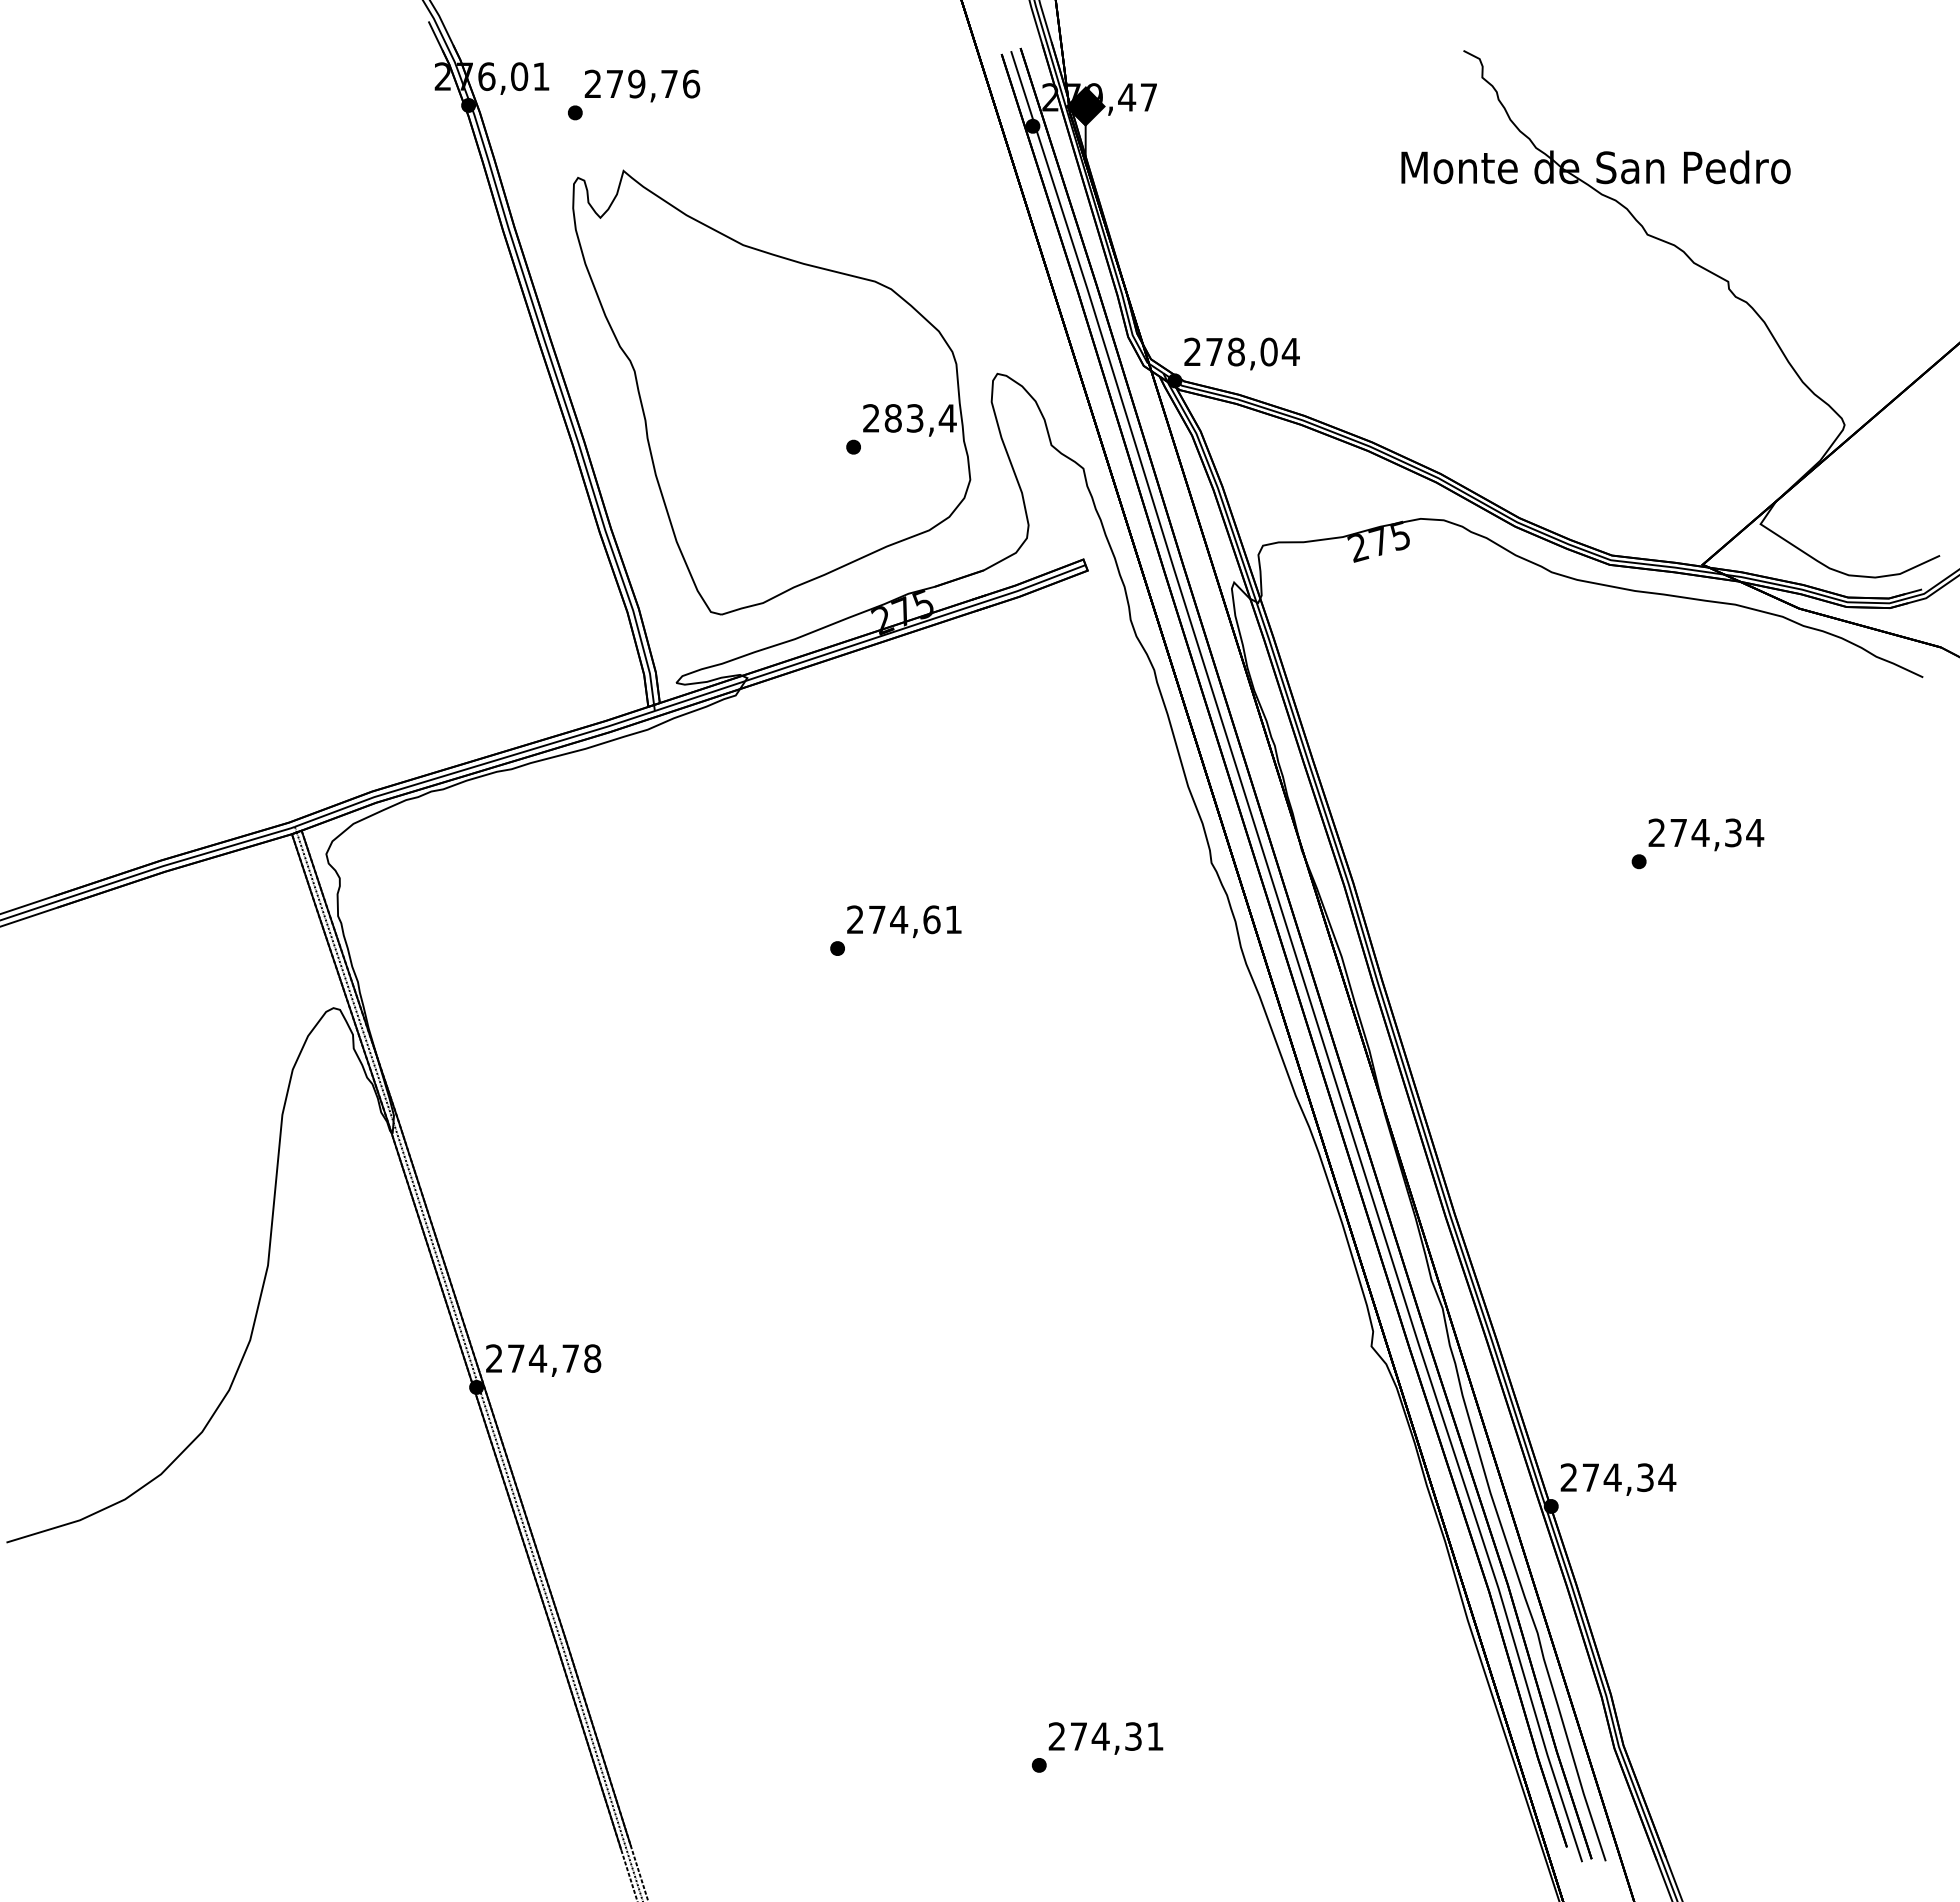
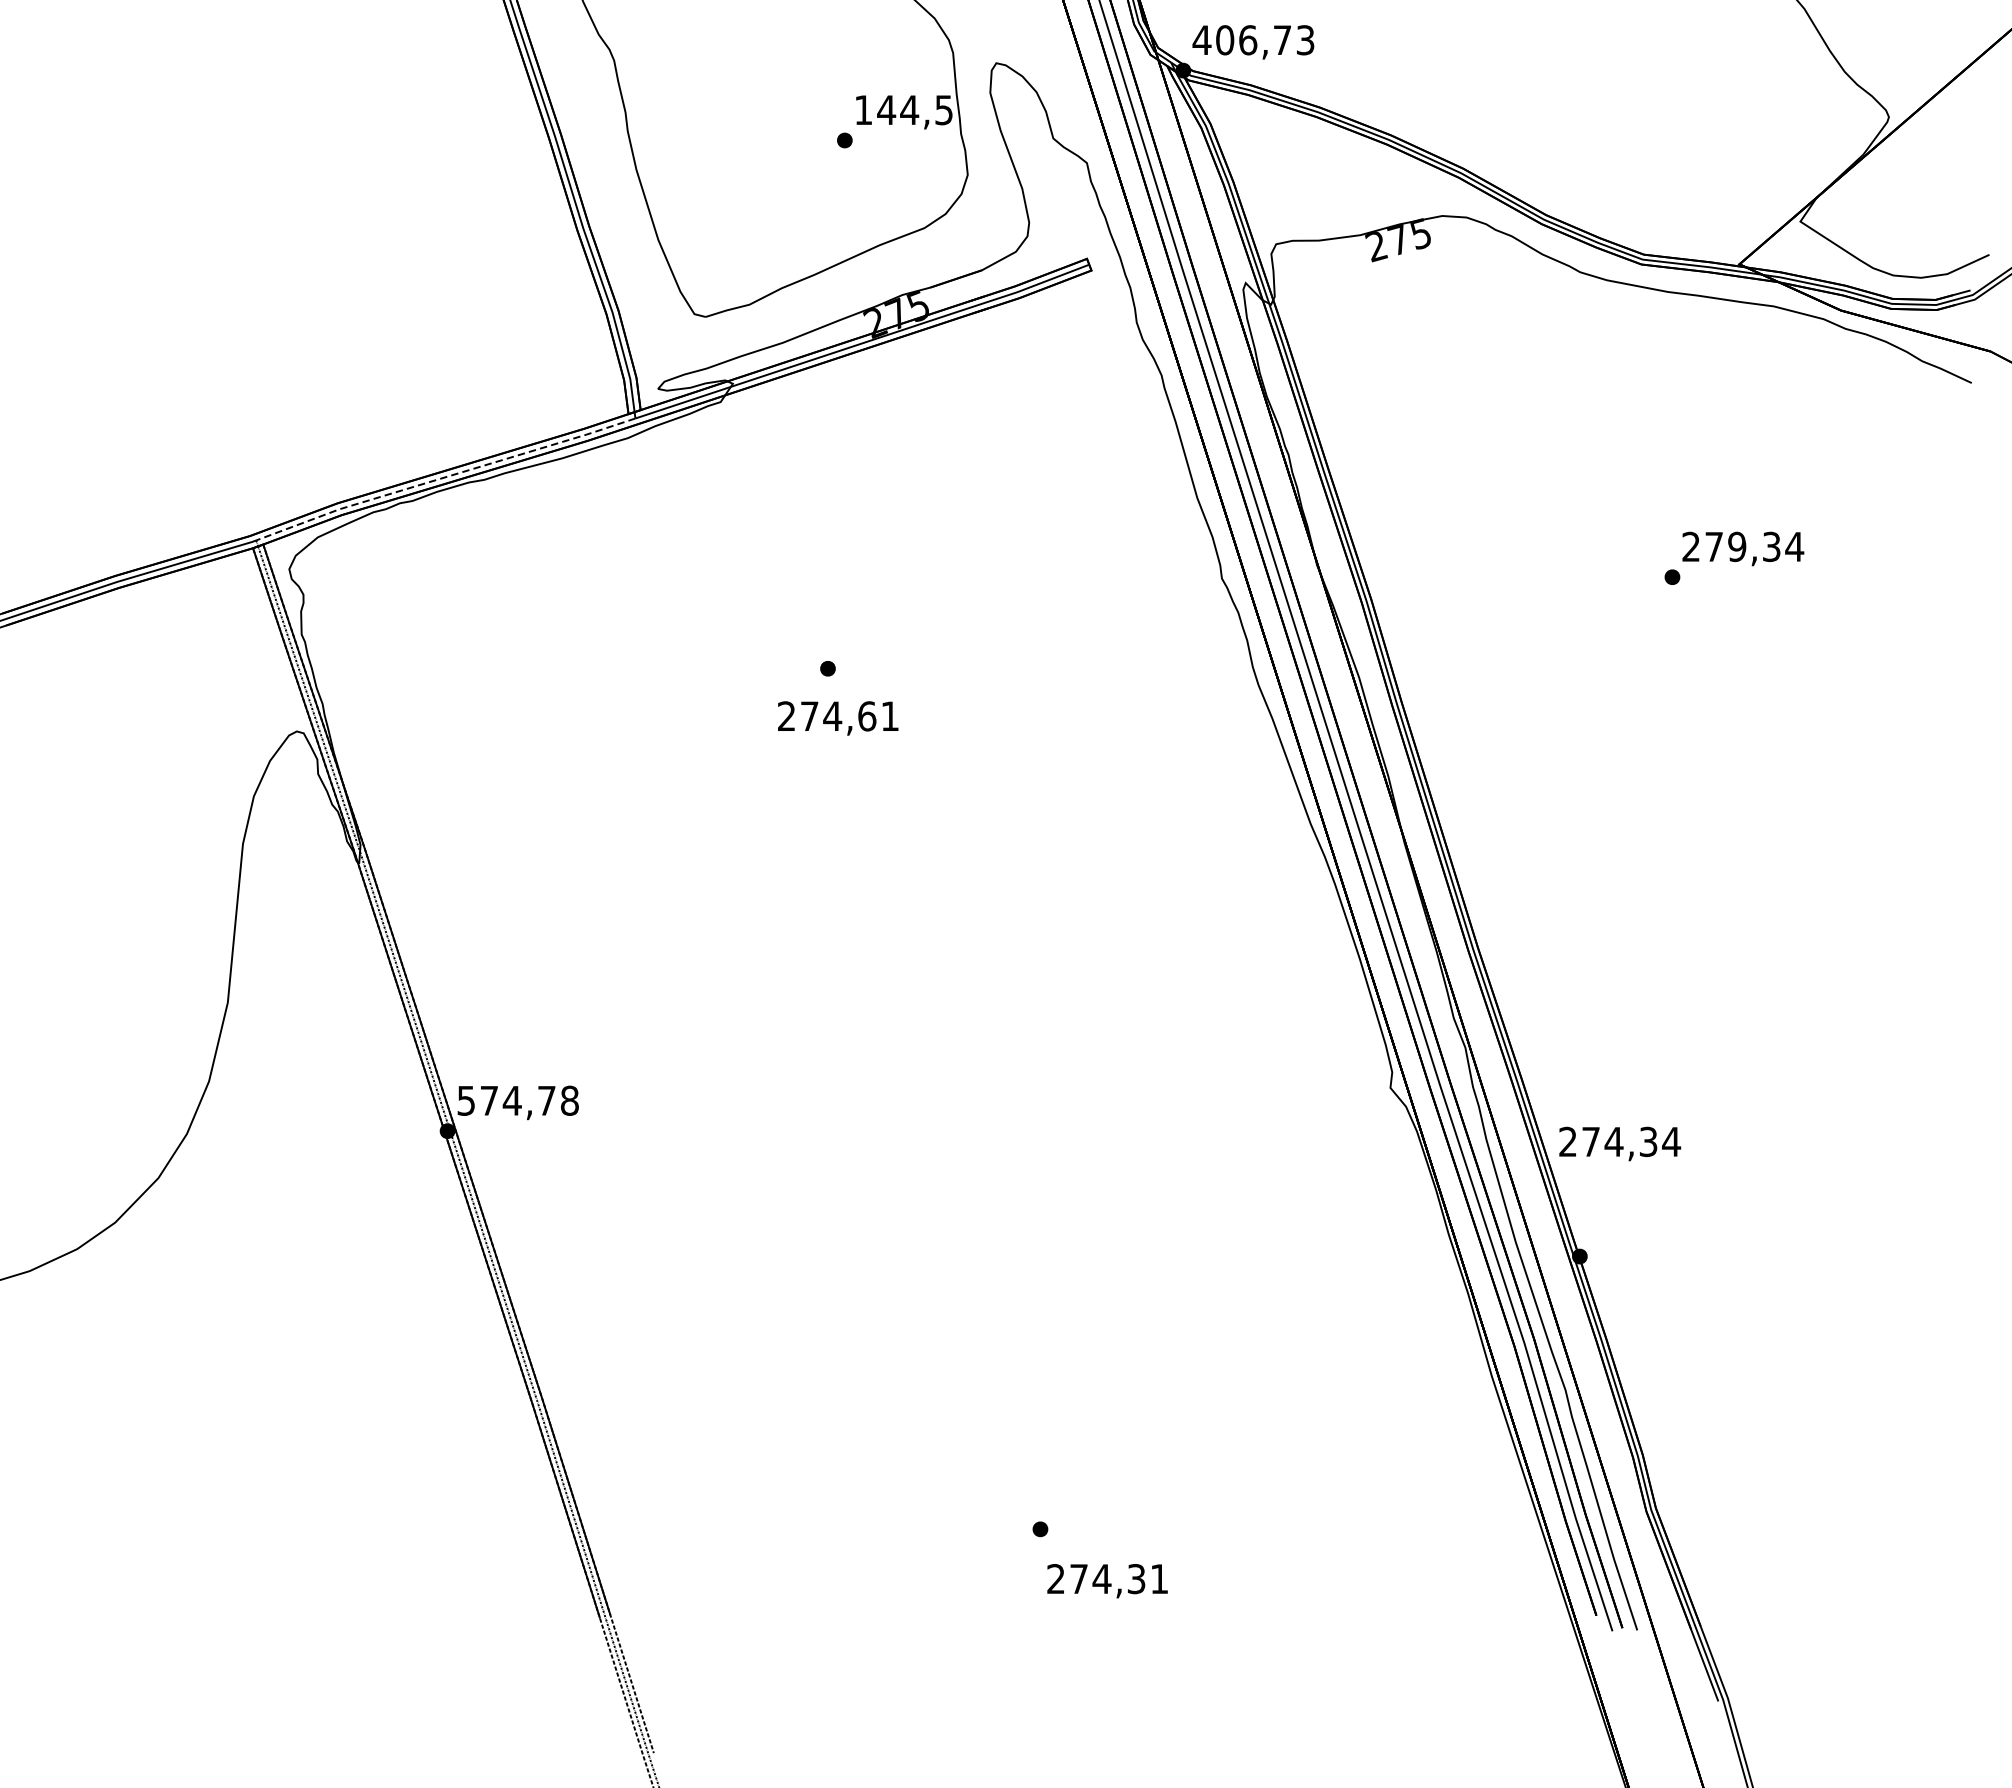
text: (1241, 351) -> (1253, 39), 278,04 -> 406,73
text: (909, 418) -> (903, 110), 283,4 -> 144,5
line: (474, 766) -> (445, 476), solid -> dashed
text: (1700, 832) -> (1737, 546), 274,34 -> 279,34
text: (904, 921) -> (838, 718), moved
text: (494, 1358) -> (466, 1100), 274,78 -> 574,78
text: (1618, 1479) -> (1620, 1143), moved
text: (1105, 1738) -> (1107, 1581), moved

